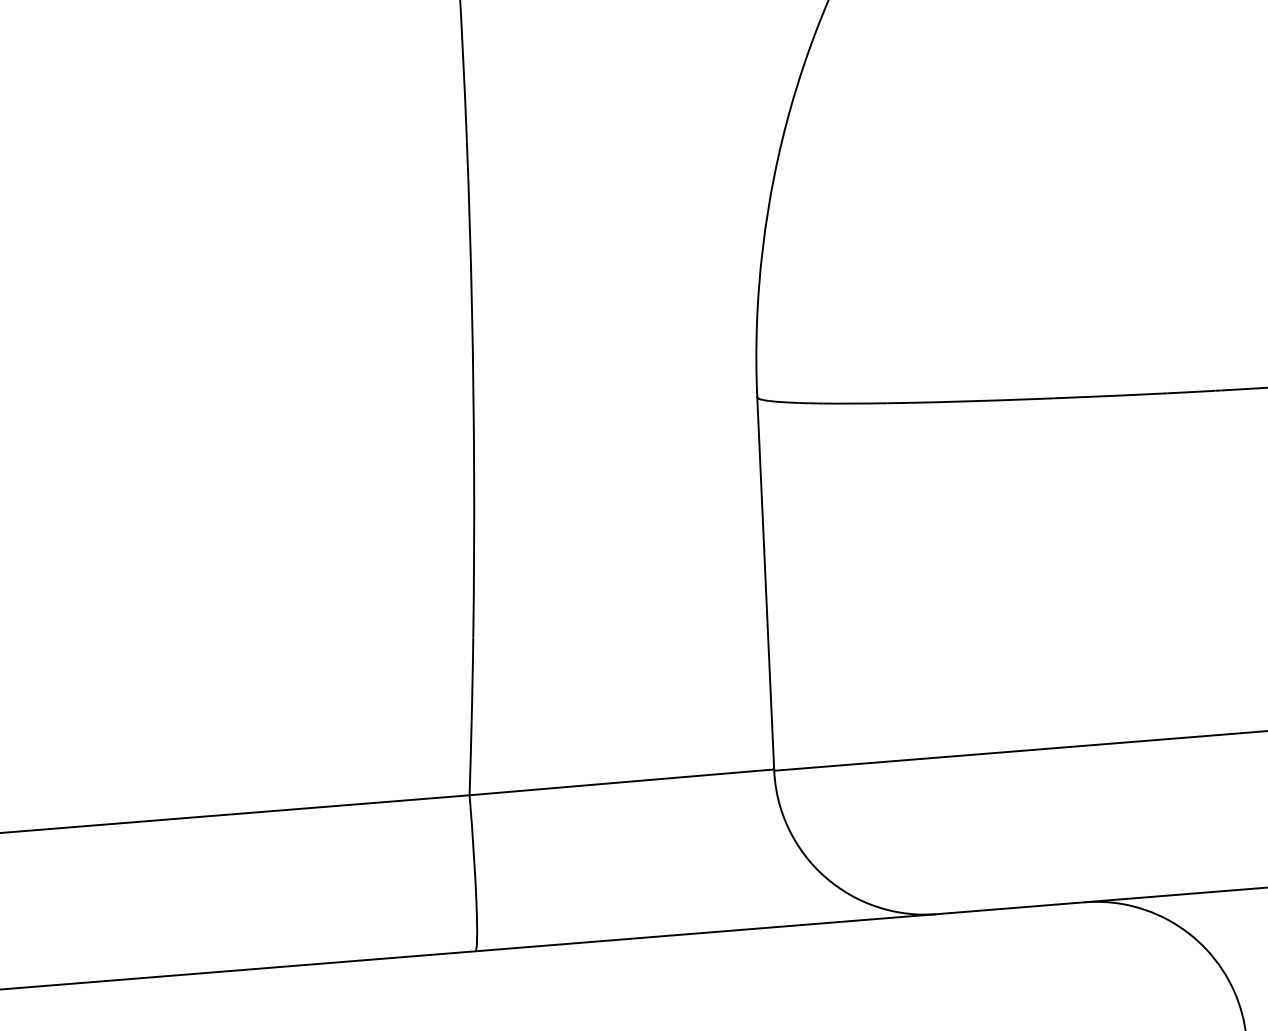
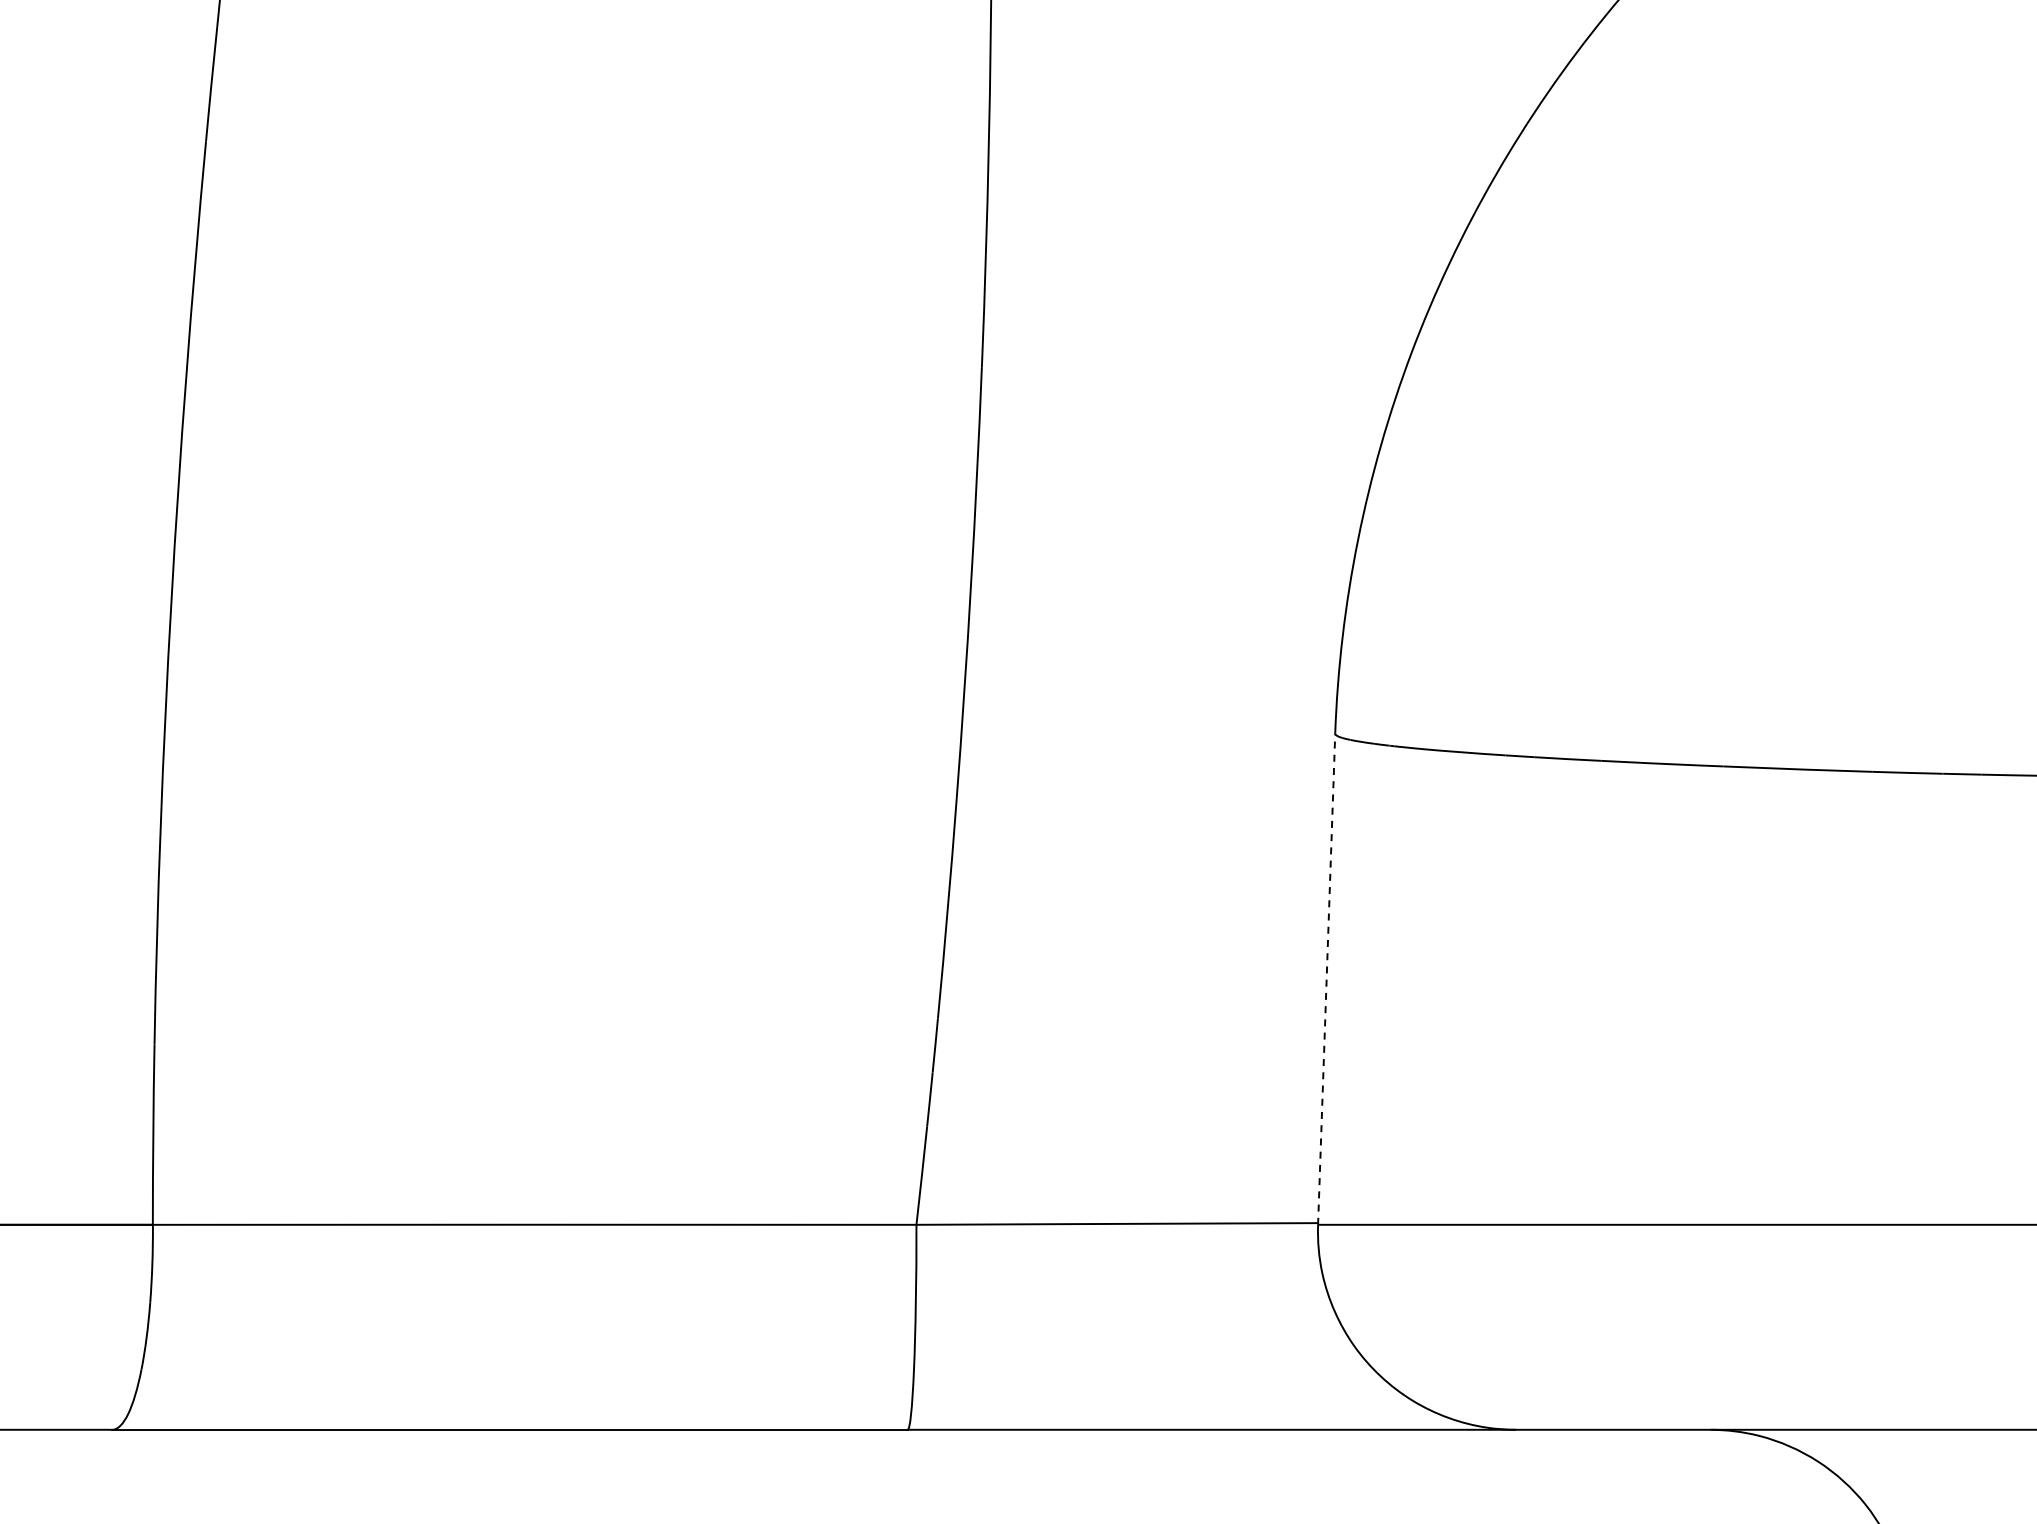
line: (765, 584) -> (1326, 979), solid -> dashed

